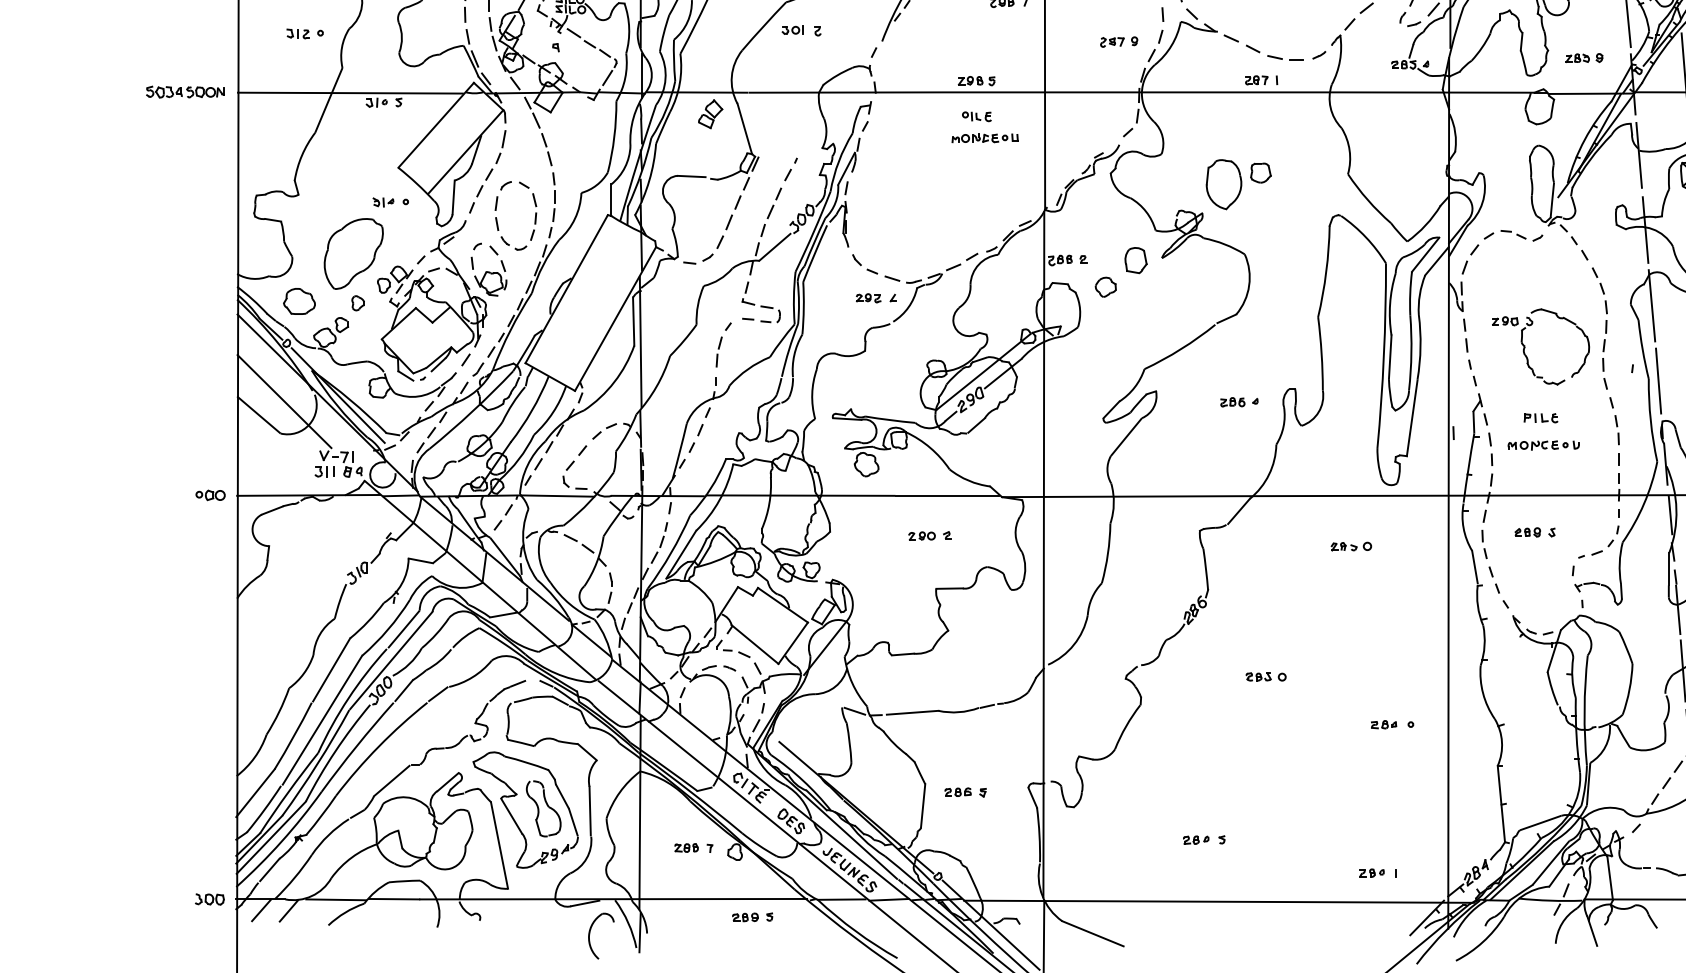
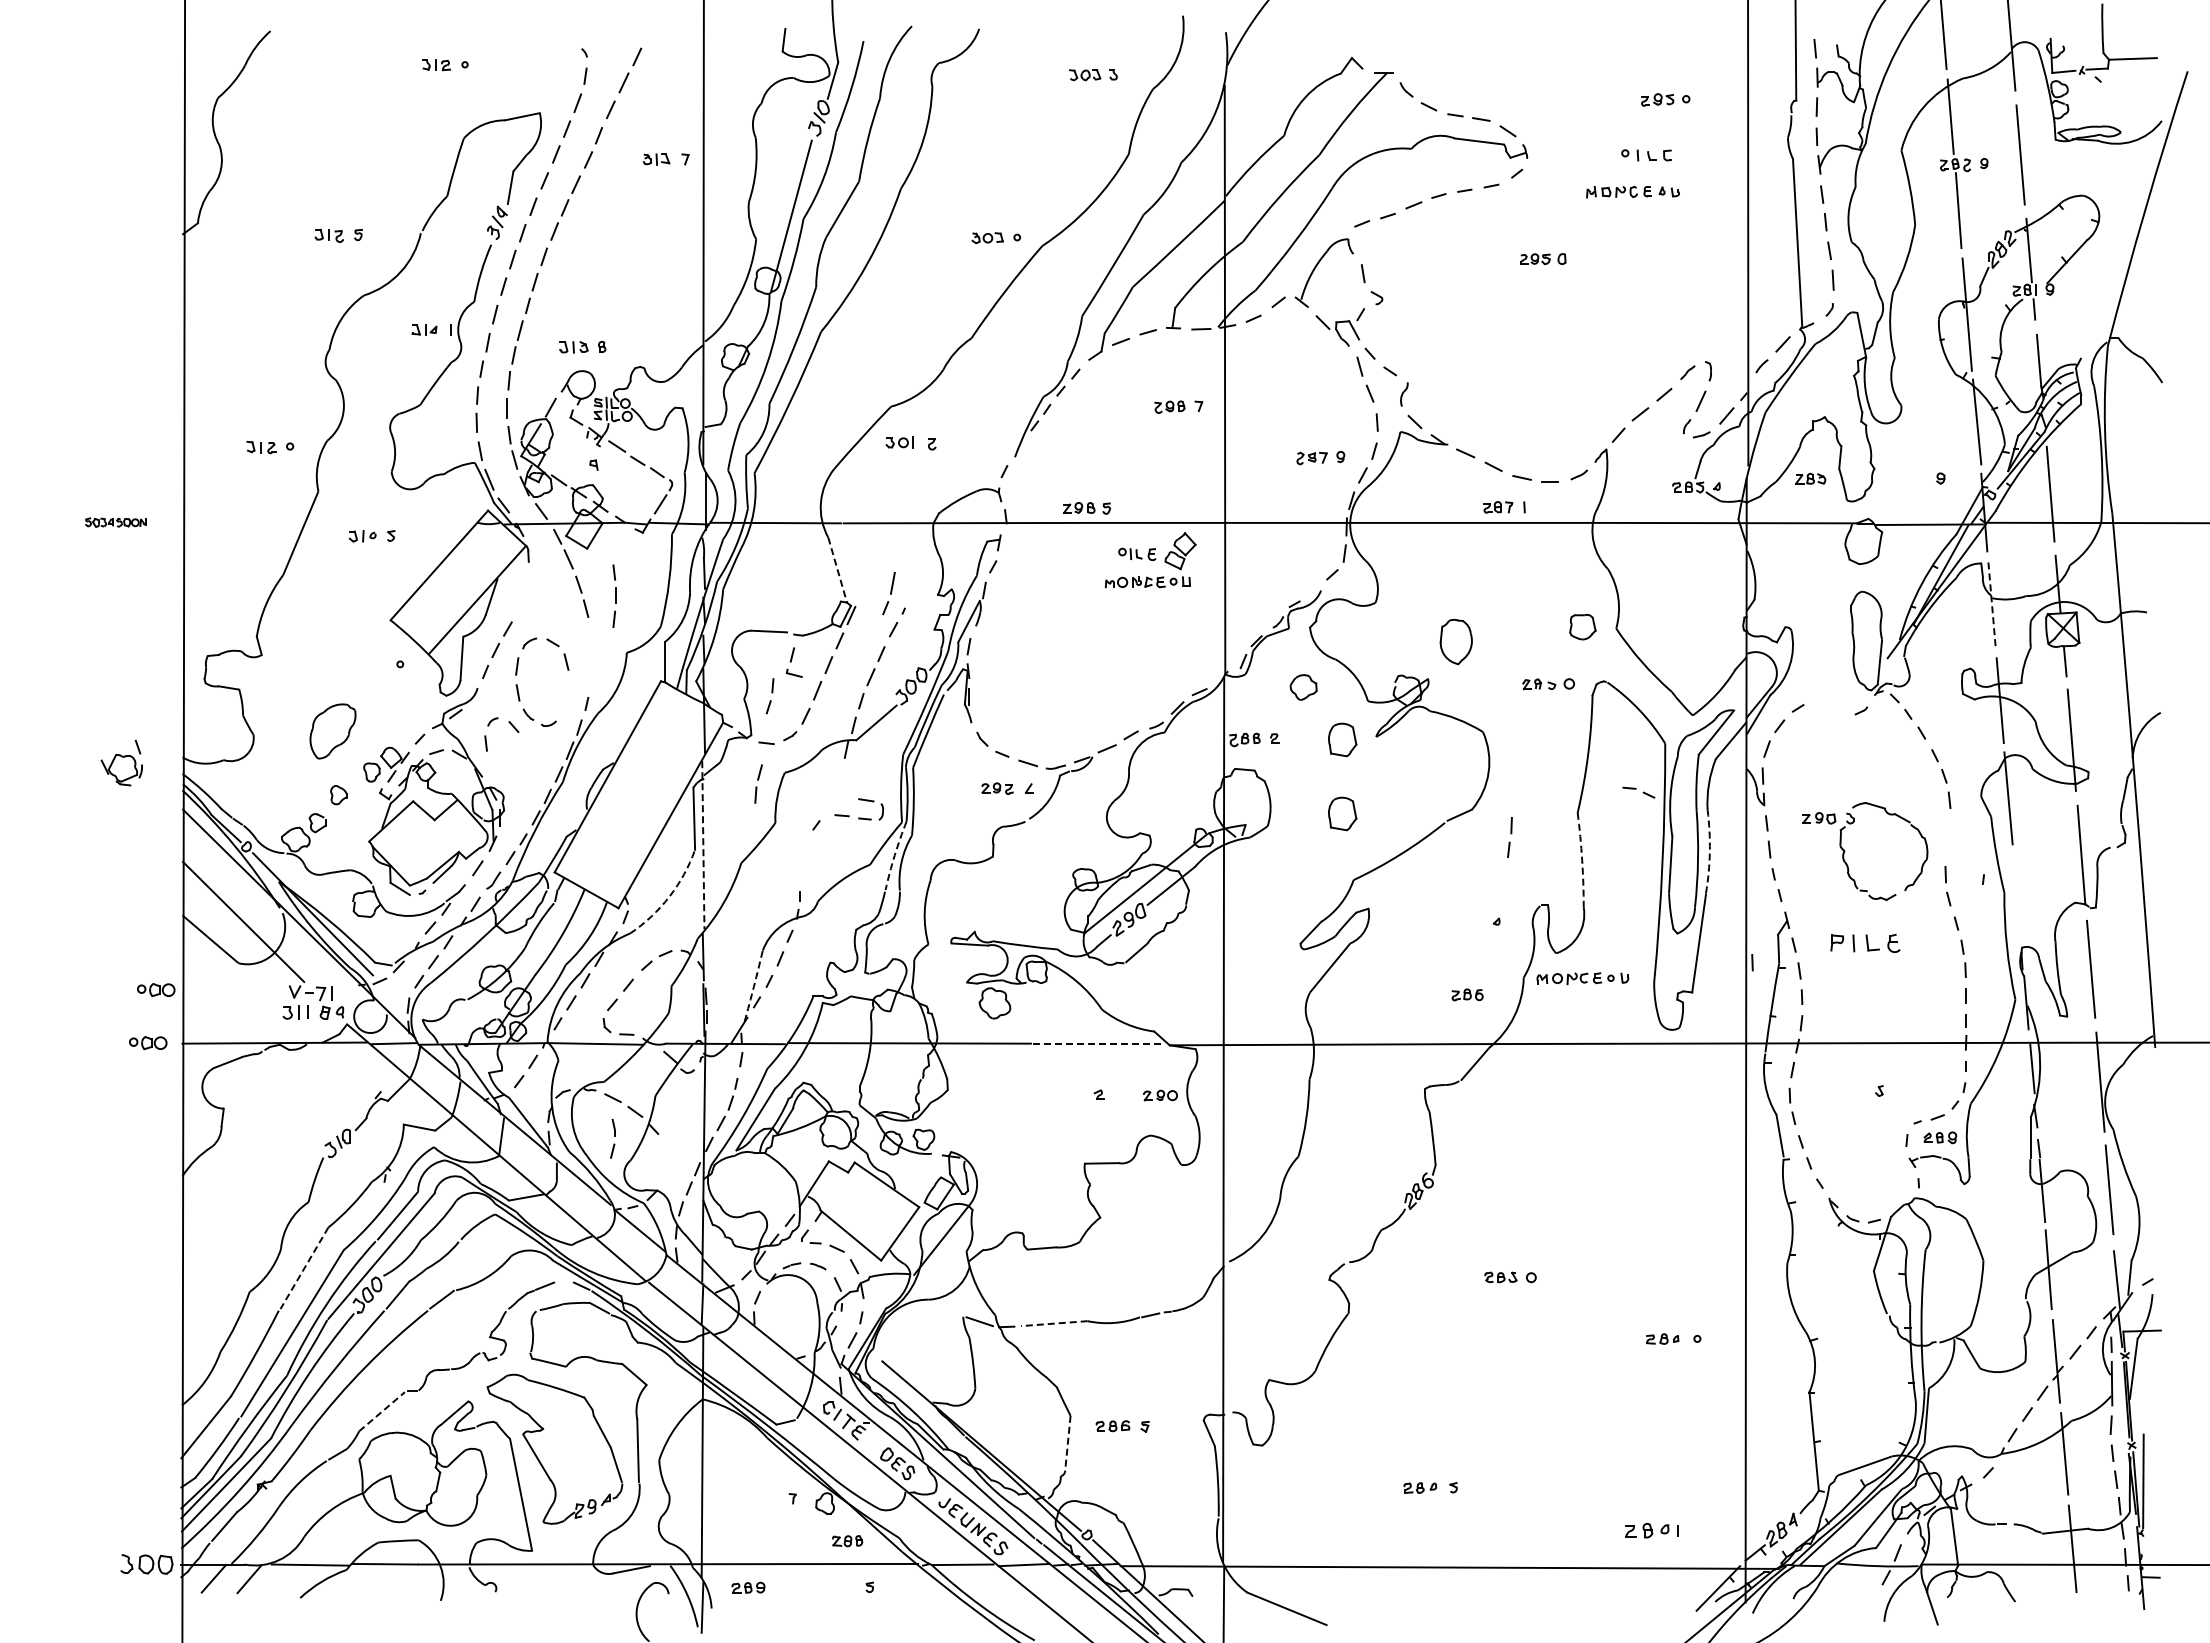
part: (1577, 57) -> (1810, 478), moved
part: (977, 81) -> (1087, 508), moved
part: (185, 92) -> (115, 522), size x0.6
line: (350, 92) -> (328, 523), removed
part: (710, 114) -> (1180, 551), moved
line: (744, 129) -> (837, 570), solid -> dashed
part: (500, 147) -> (888, 593), moved
line: (1639, 155) -> (1992, 604), solid -> dashed
part: (1260, 173) -> (1582, 627), moved
part: (1224, 184) -> (1456, 641), size x0.7
part: (554, 196) -> (614, 595), moved
part: (382, 202) -> (370, 664), removed
part: (533, 226) -> (769, 696), moved
part: (1513, 234) -> (1638, 792), moved
part: (353, 253) -> (332, 731), size x0.6
part: (490, 278) -> (121, 762), moved
part: (1105, 287) -> (1303, 687), moved
part: (747, 293) -> (793, 662), moved
part: (299, 301) -> (262, 792), removed
part: (1135, 317) -> (1342, 813), added
part: (1604, 336) -> (1509, 837), moved
line: (640, 342) -> (703, 845), solid -> dashed
arc: (1420, 346) -> (1709, 851), solid -> dashed
arc: (788, 350) -> (894, 855), solid -> dashed
part: (719, 351) -> (758, 783), moved
arc: (1321, 353) -> (1582, 860), solid -> dashed
arc: (614, 381) -> (669, 896), solid -> dashed
line: (1658, 381) -> (2016, 895), removed
part: (1232, 401) -> (1467, 994), moved
part: (1541, 418) -> (1865, 943), size x1.6
part: (1543, 445) -> (1582, 978), moved
arc: (680, 451) -> (754, 986), solid -> dashed
part: (217, 454) -> (156, 990), added
line: (947, 495) -> (1099, 1043), solid -> dashed
part: (1527, 532) -> (1940, 1137), moved
part: (921, 536) -> (1159, 1095), moved
part: (1351, 546) -> (1548, 684), moved
part: (609, 587) -> (612, 1138), moved
line: (331, 670) -> (304, 1268), solid -> dashed
line: (912, 712) -> (1053, 1323), solid -> dashed
line: (392, 780) -> (382, 1411), solid -> dashed
line: (922, 806) -> (1067, 1444), solid -> dashed
part: (543, 808) -> (577, 1447), removed
part: (686, 848) -> (847, 1541), moved
part: (1372, 873) -> (1647, 1530), size x1.4
part: (210, 899) -> (147, 1564), size x1.4
part: (745, 917) -> (748, 1587), moved

